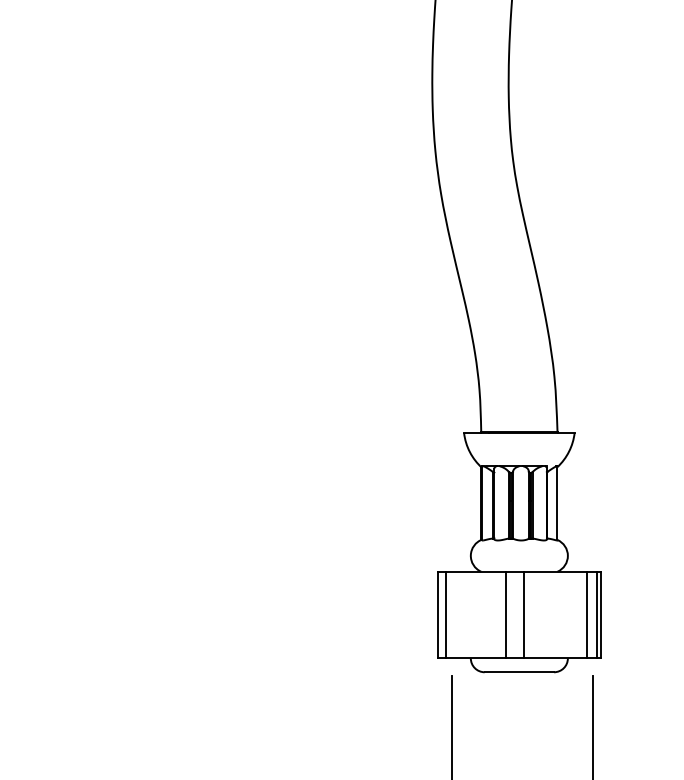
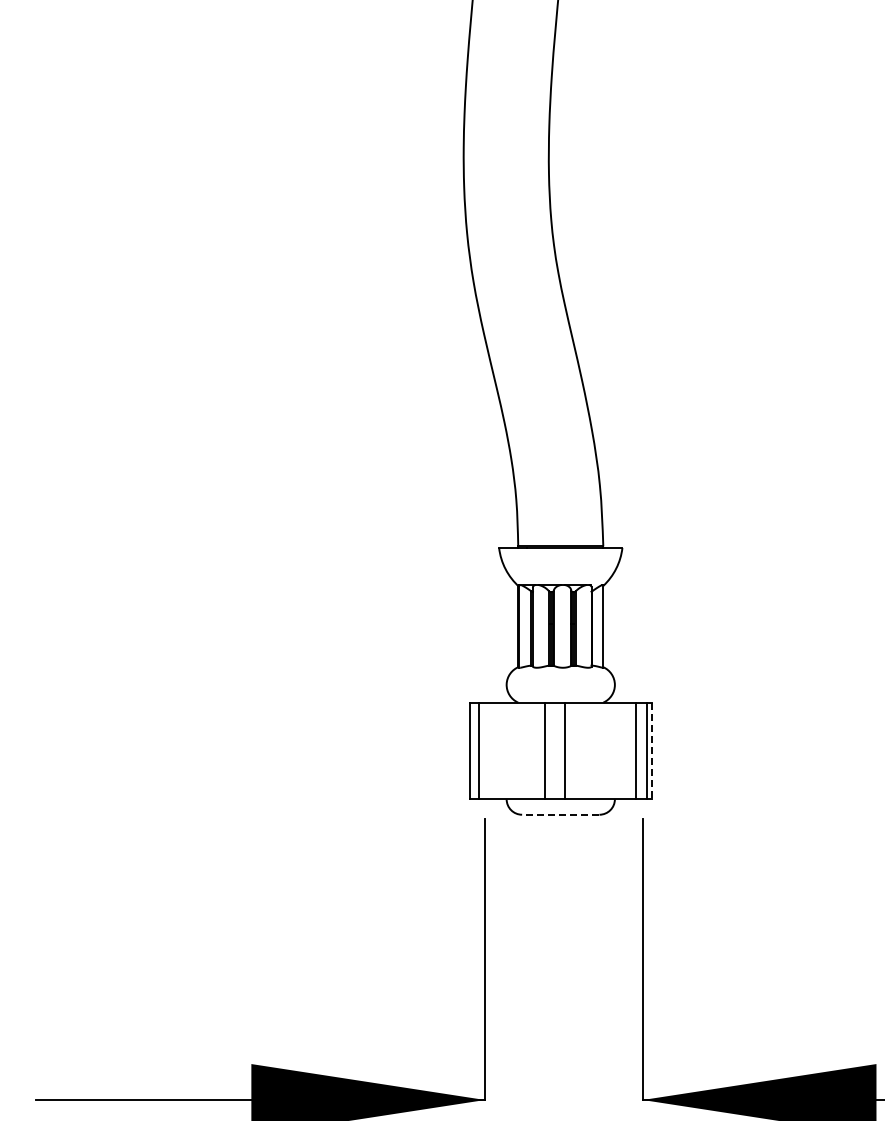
line: (600, 615) -> (651, 751), solid -> dashed
line: (519, 672) -> (560, 814), solid -> dashed

